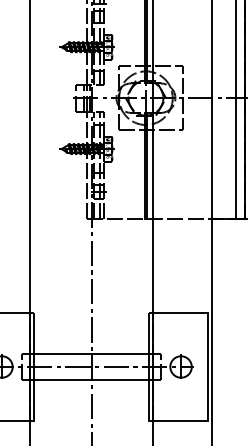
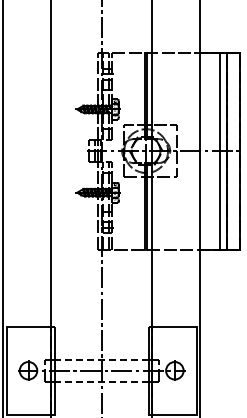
line: (91, 353) -> (101, 359), solid -> dashed
line: (91, 380) -> (101, 381), solid -> dashed

